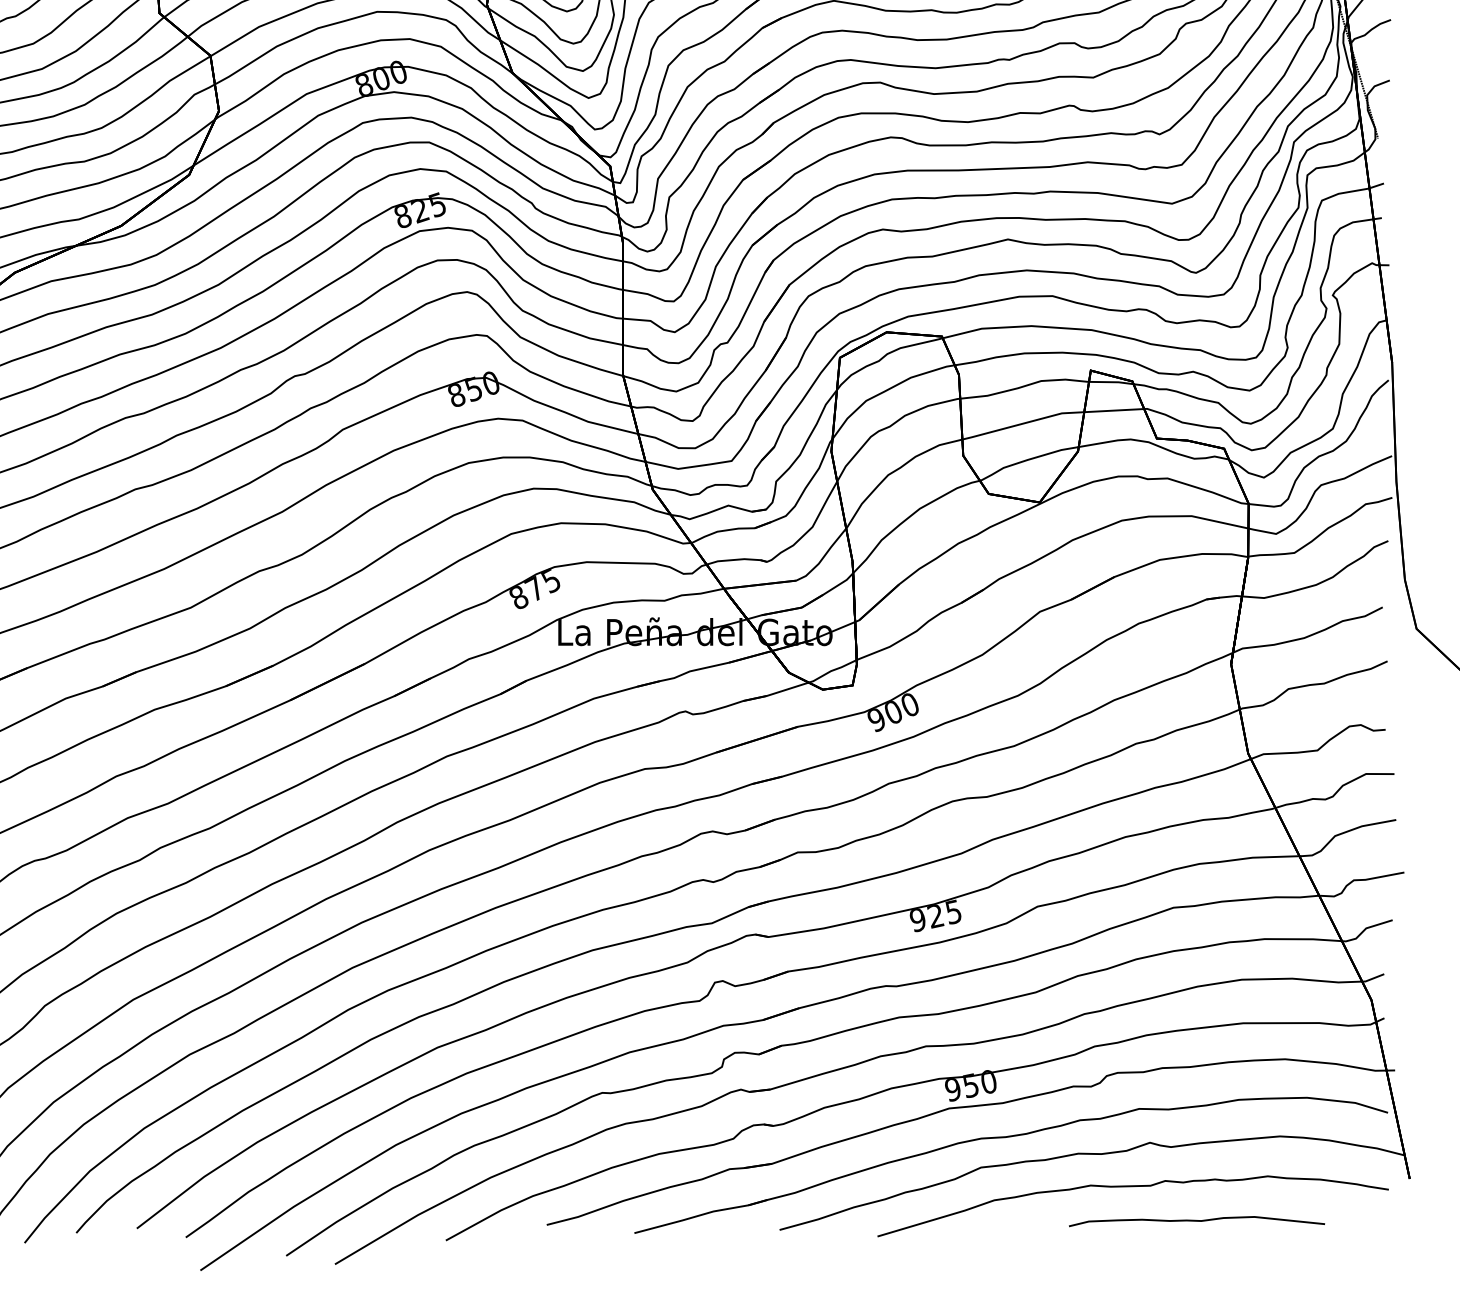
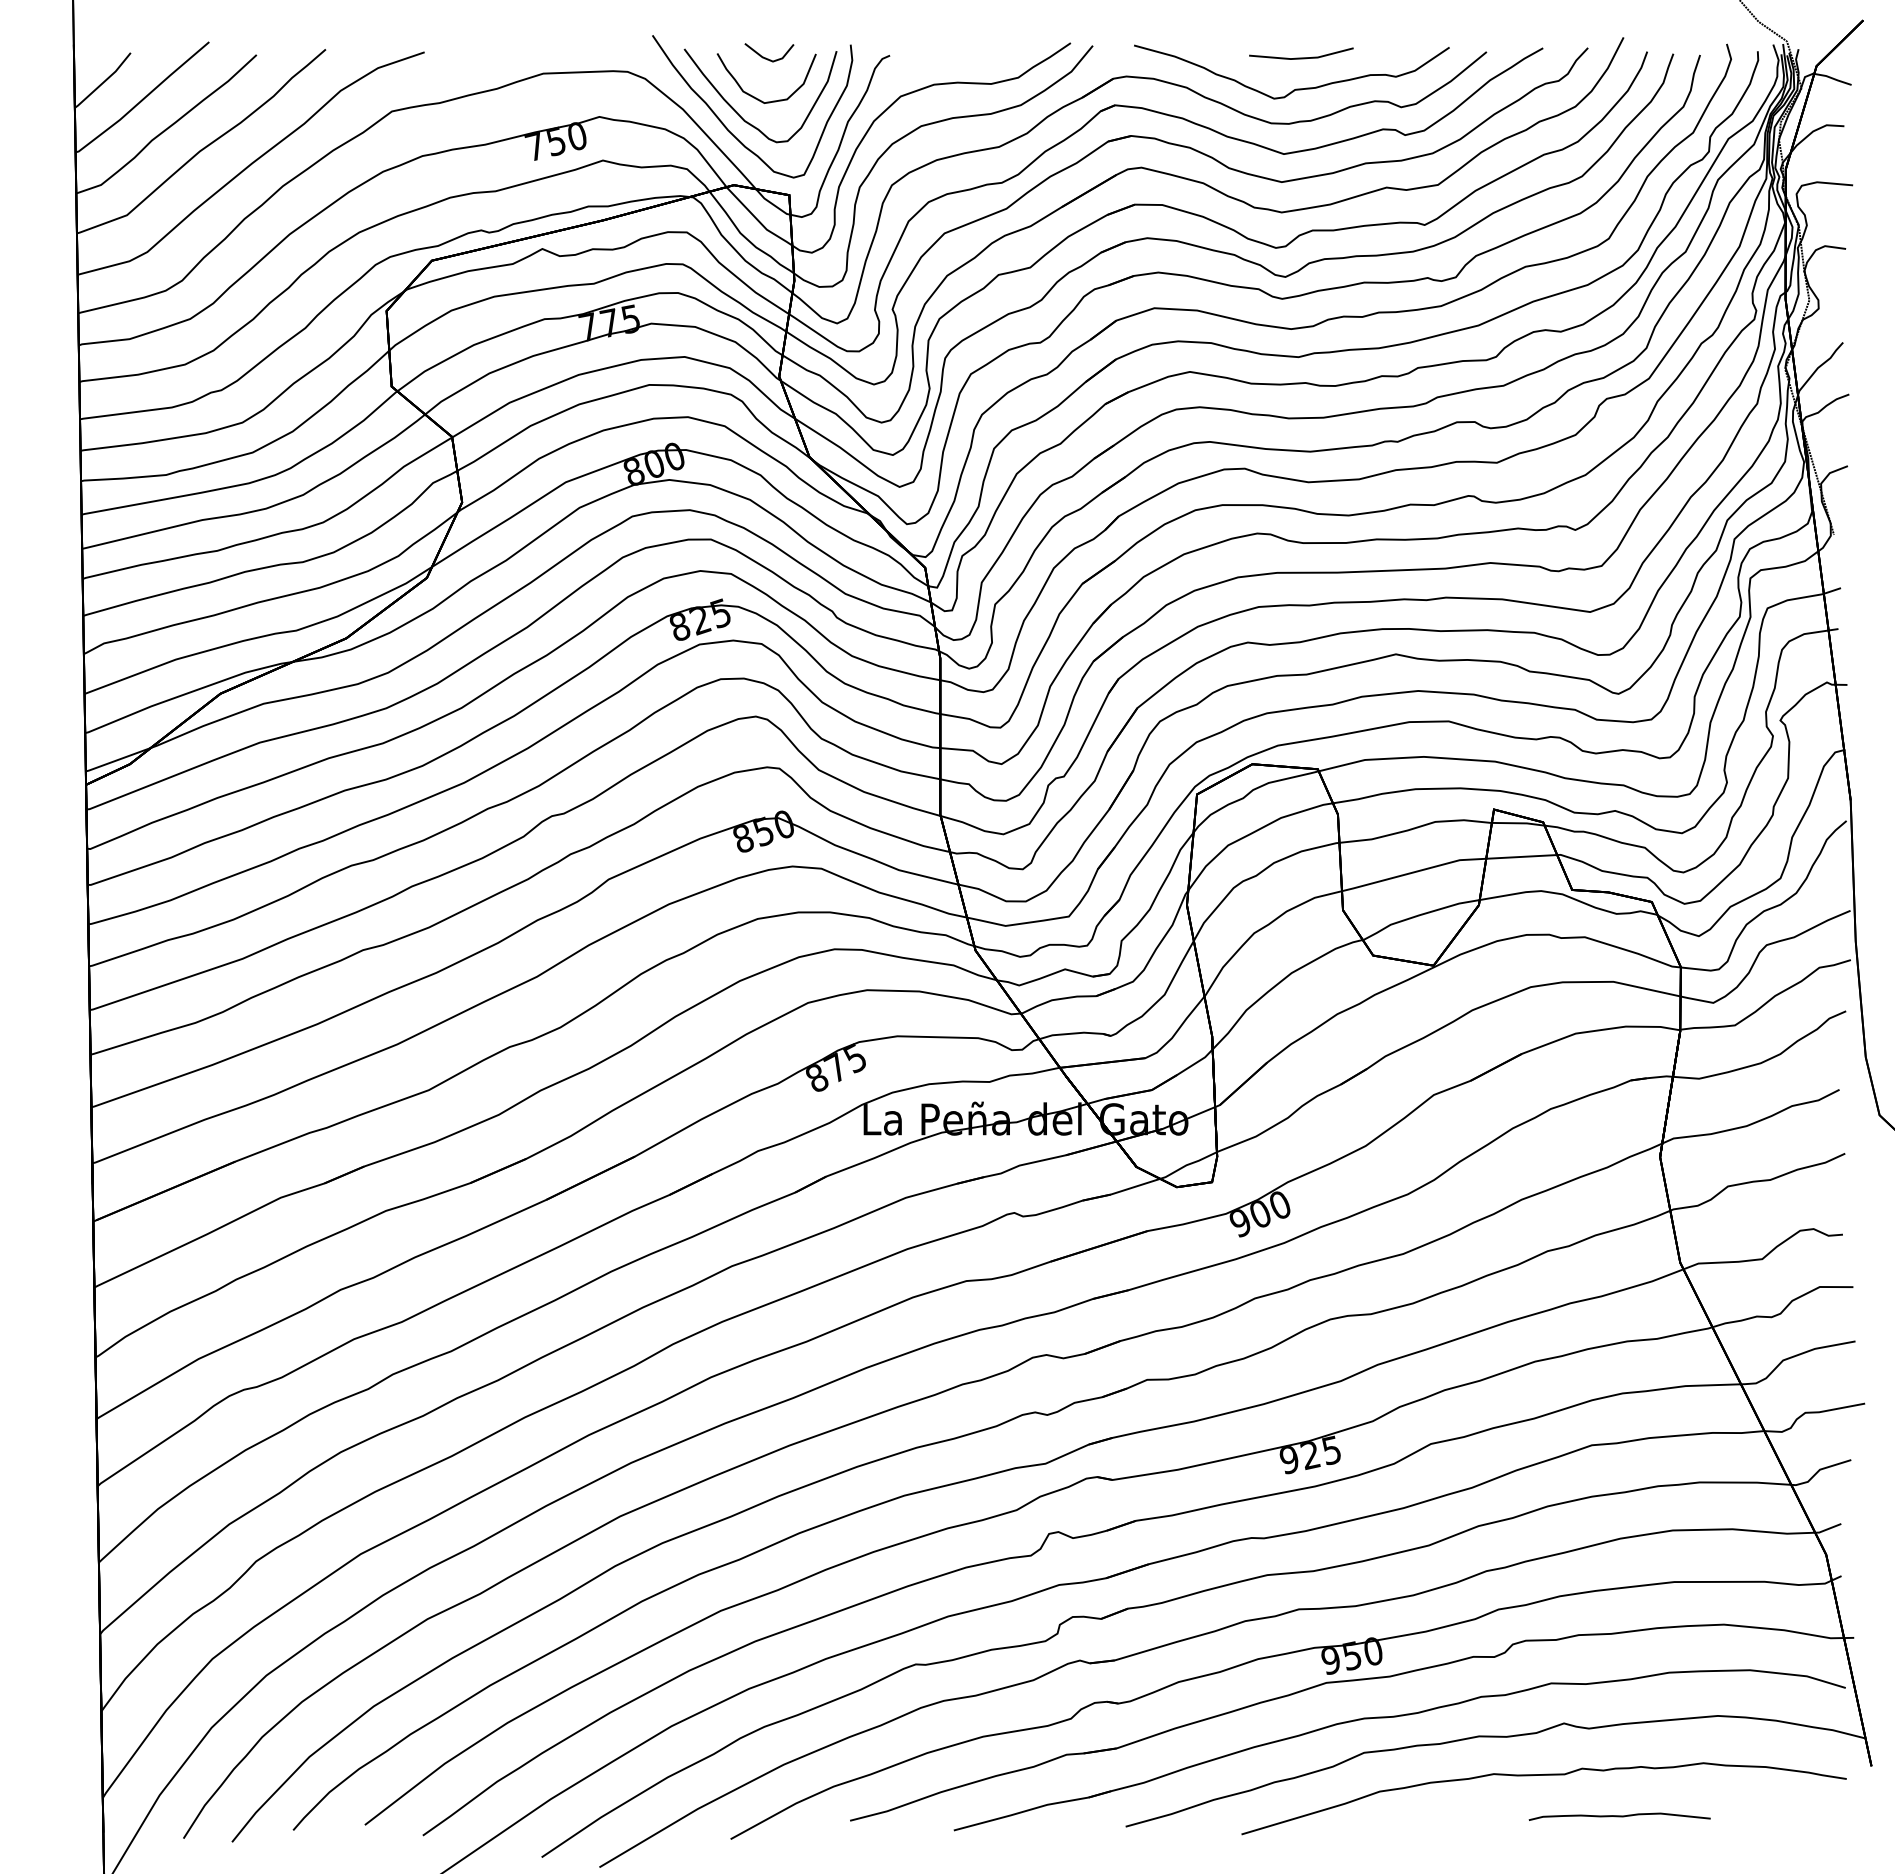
part: (1196, 1221) -> (1619, 1816), size x0.6

